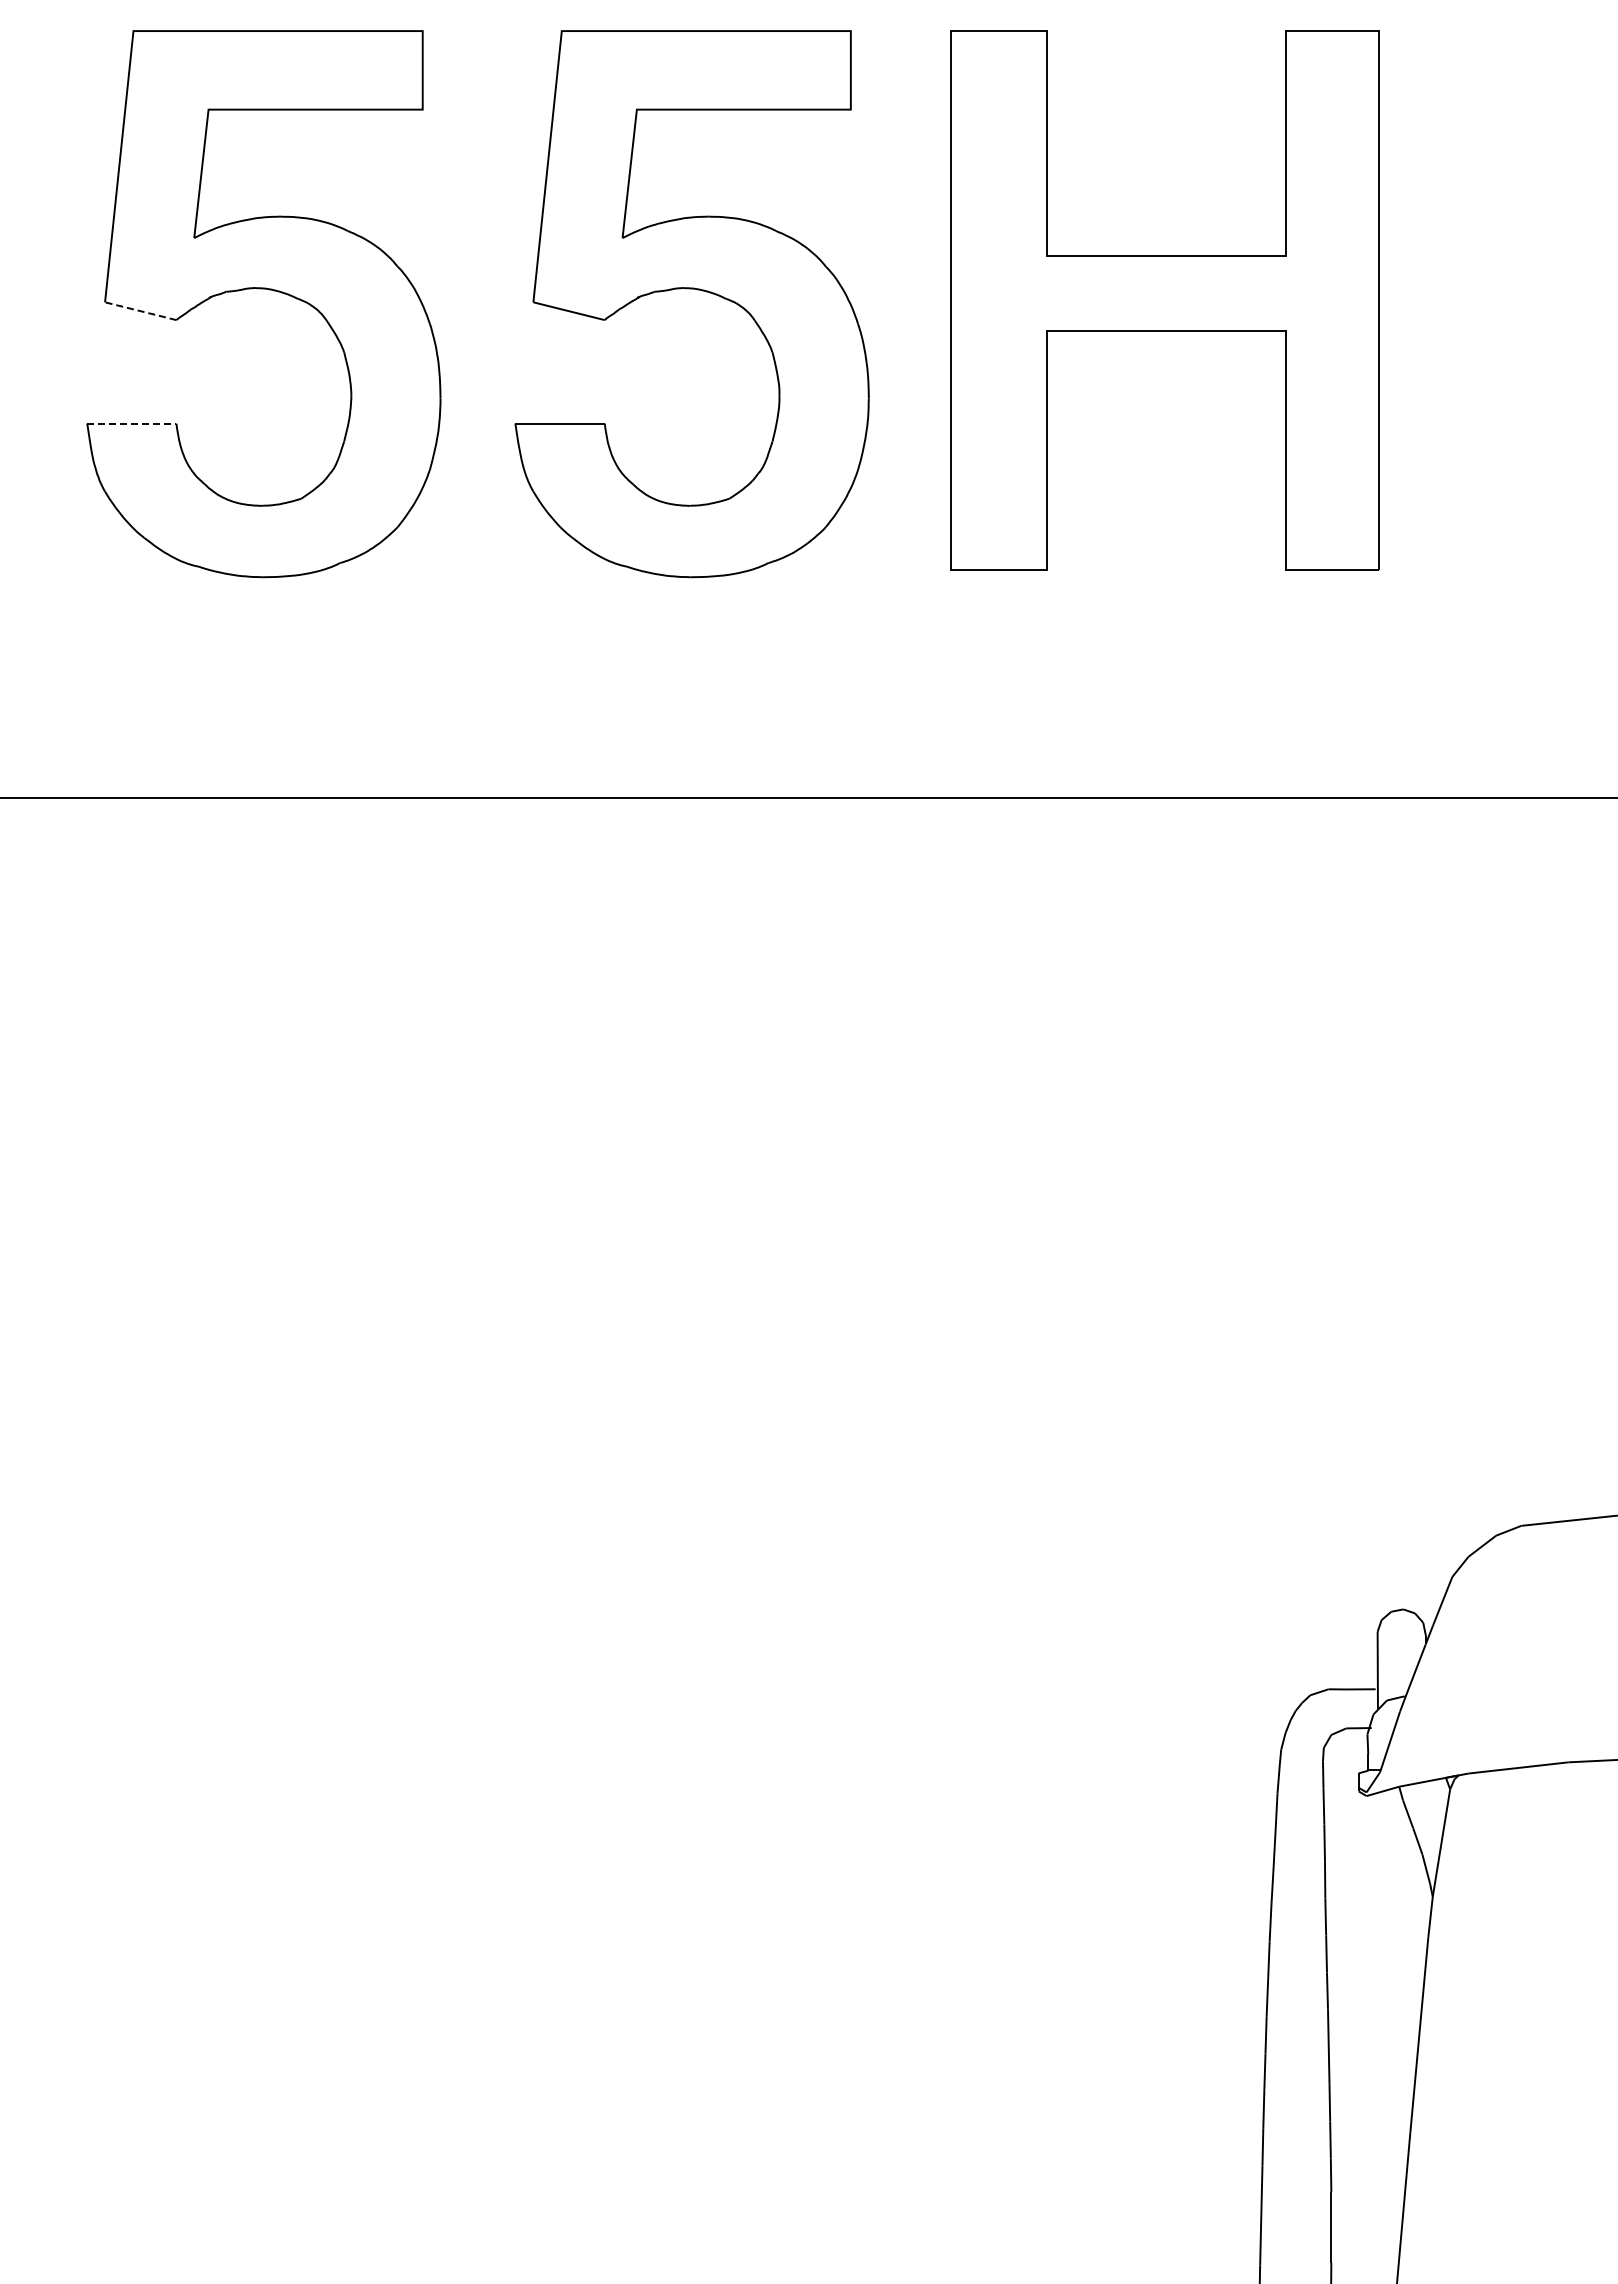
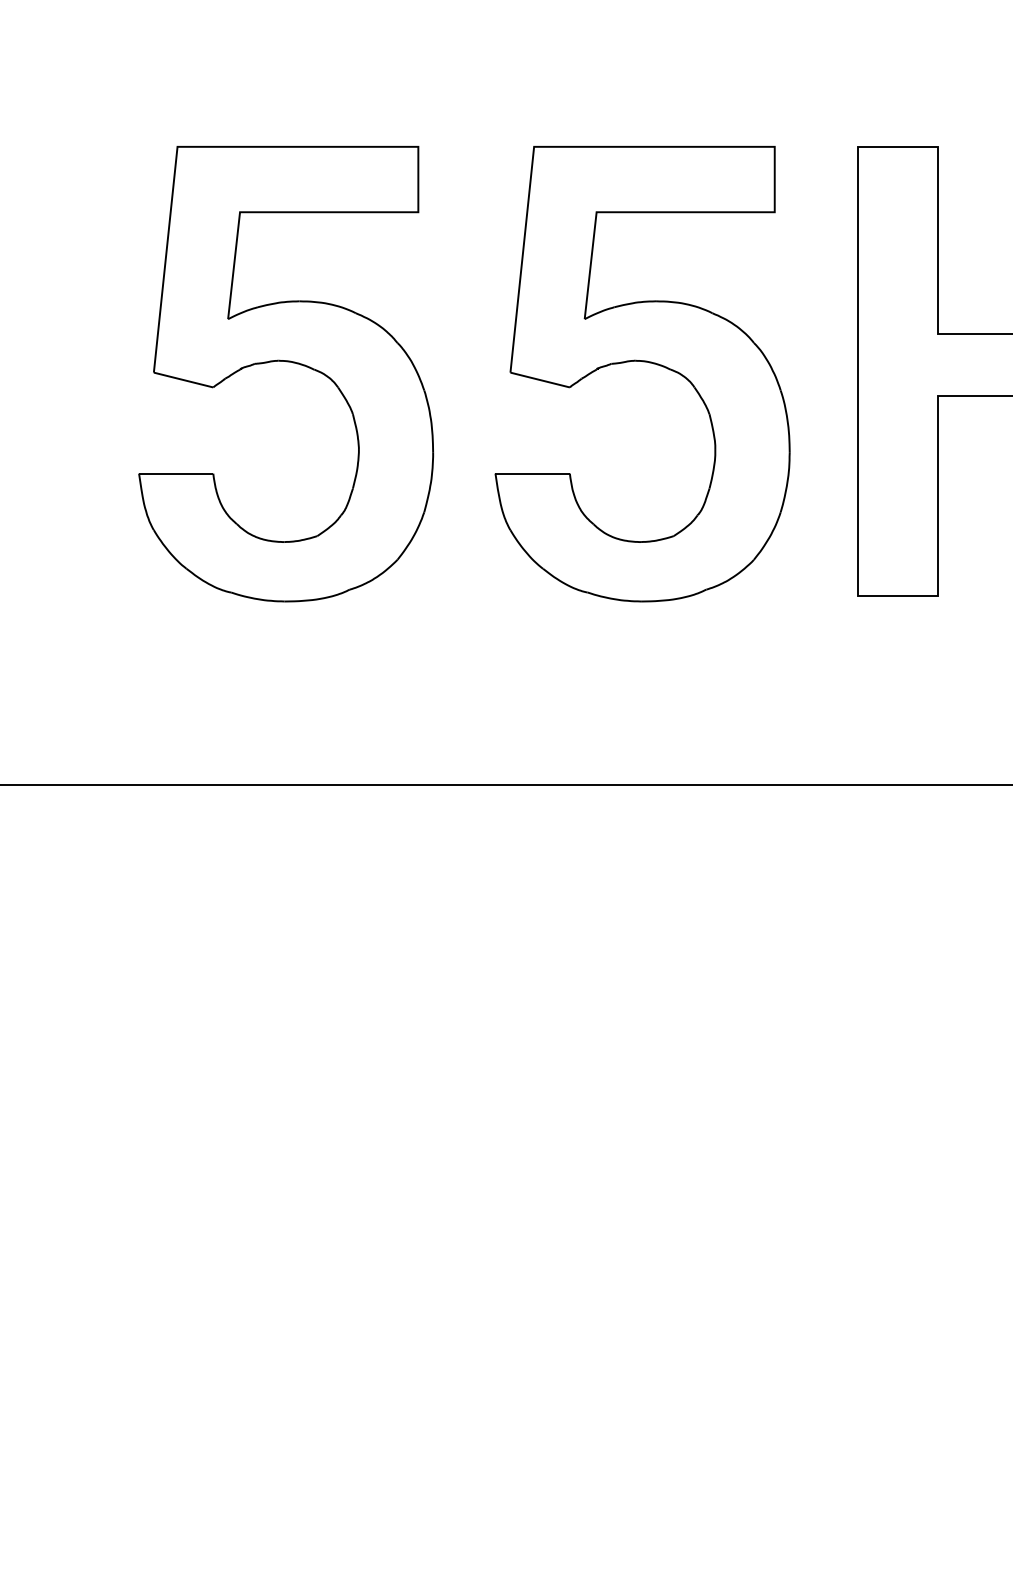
line: (140, 311) -> (183, 380), dashed -> solid
line: (131, 423) -> (175, 473), dashed -> solid

